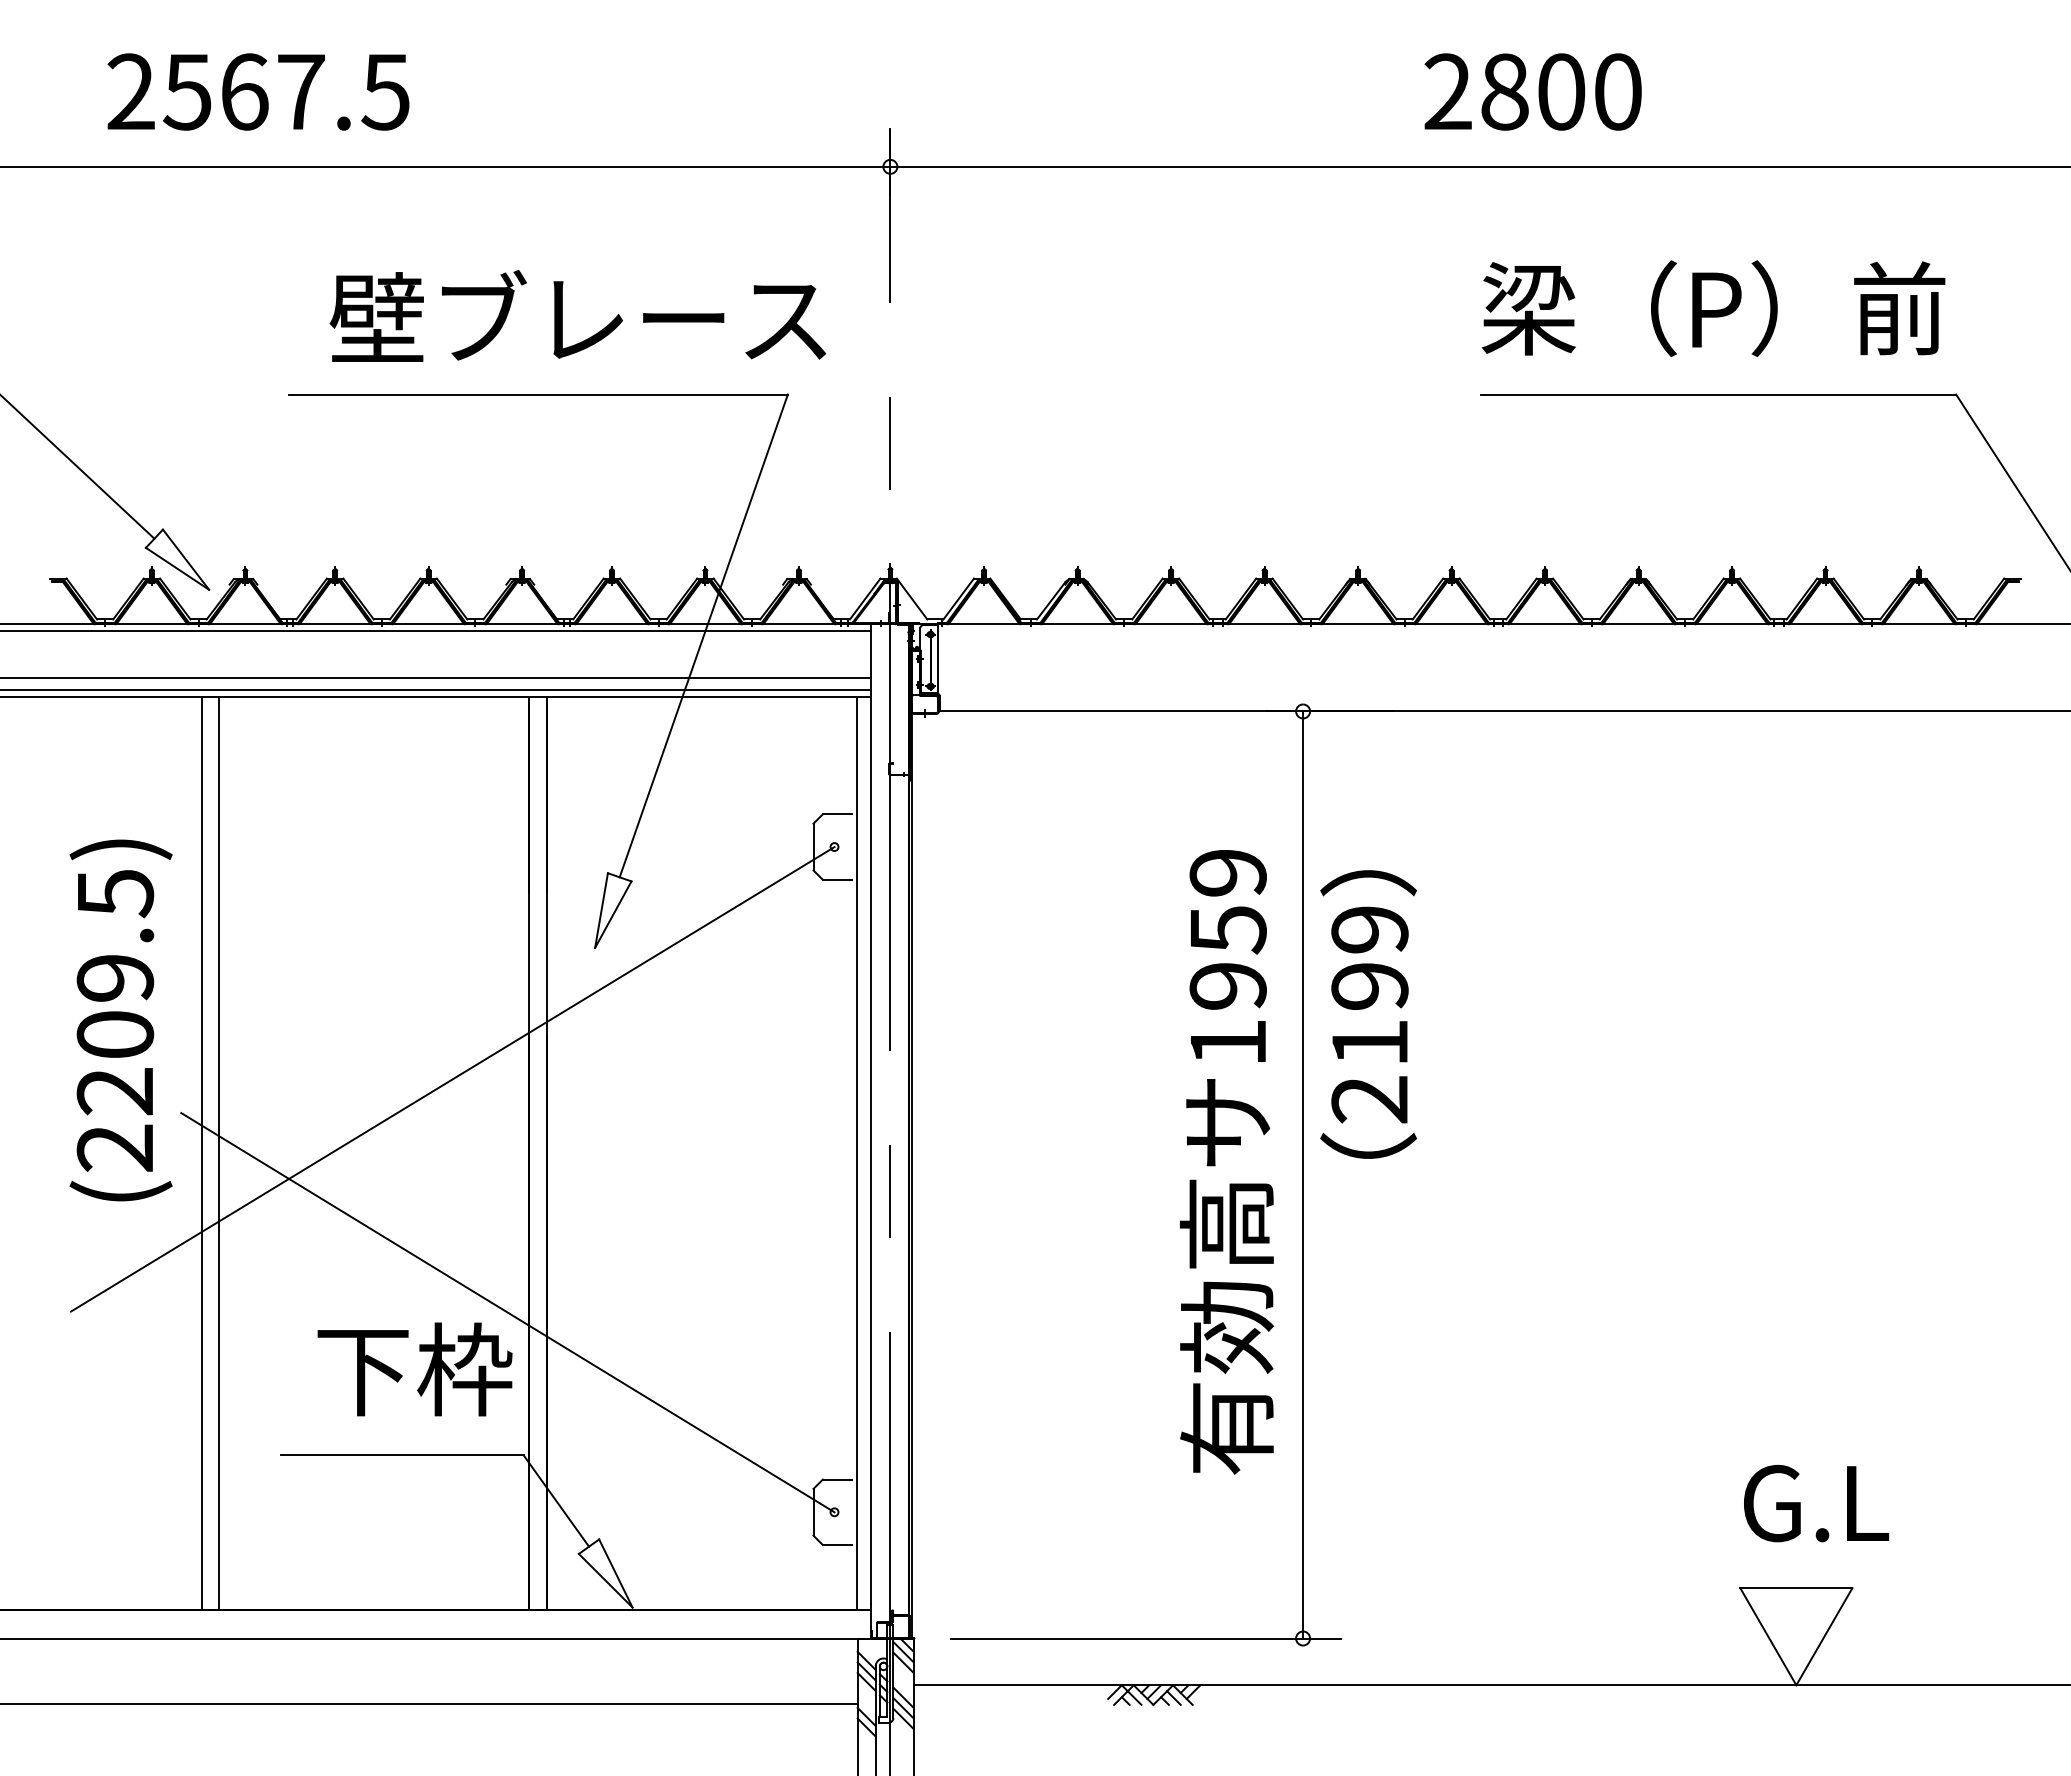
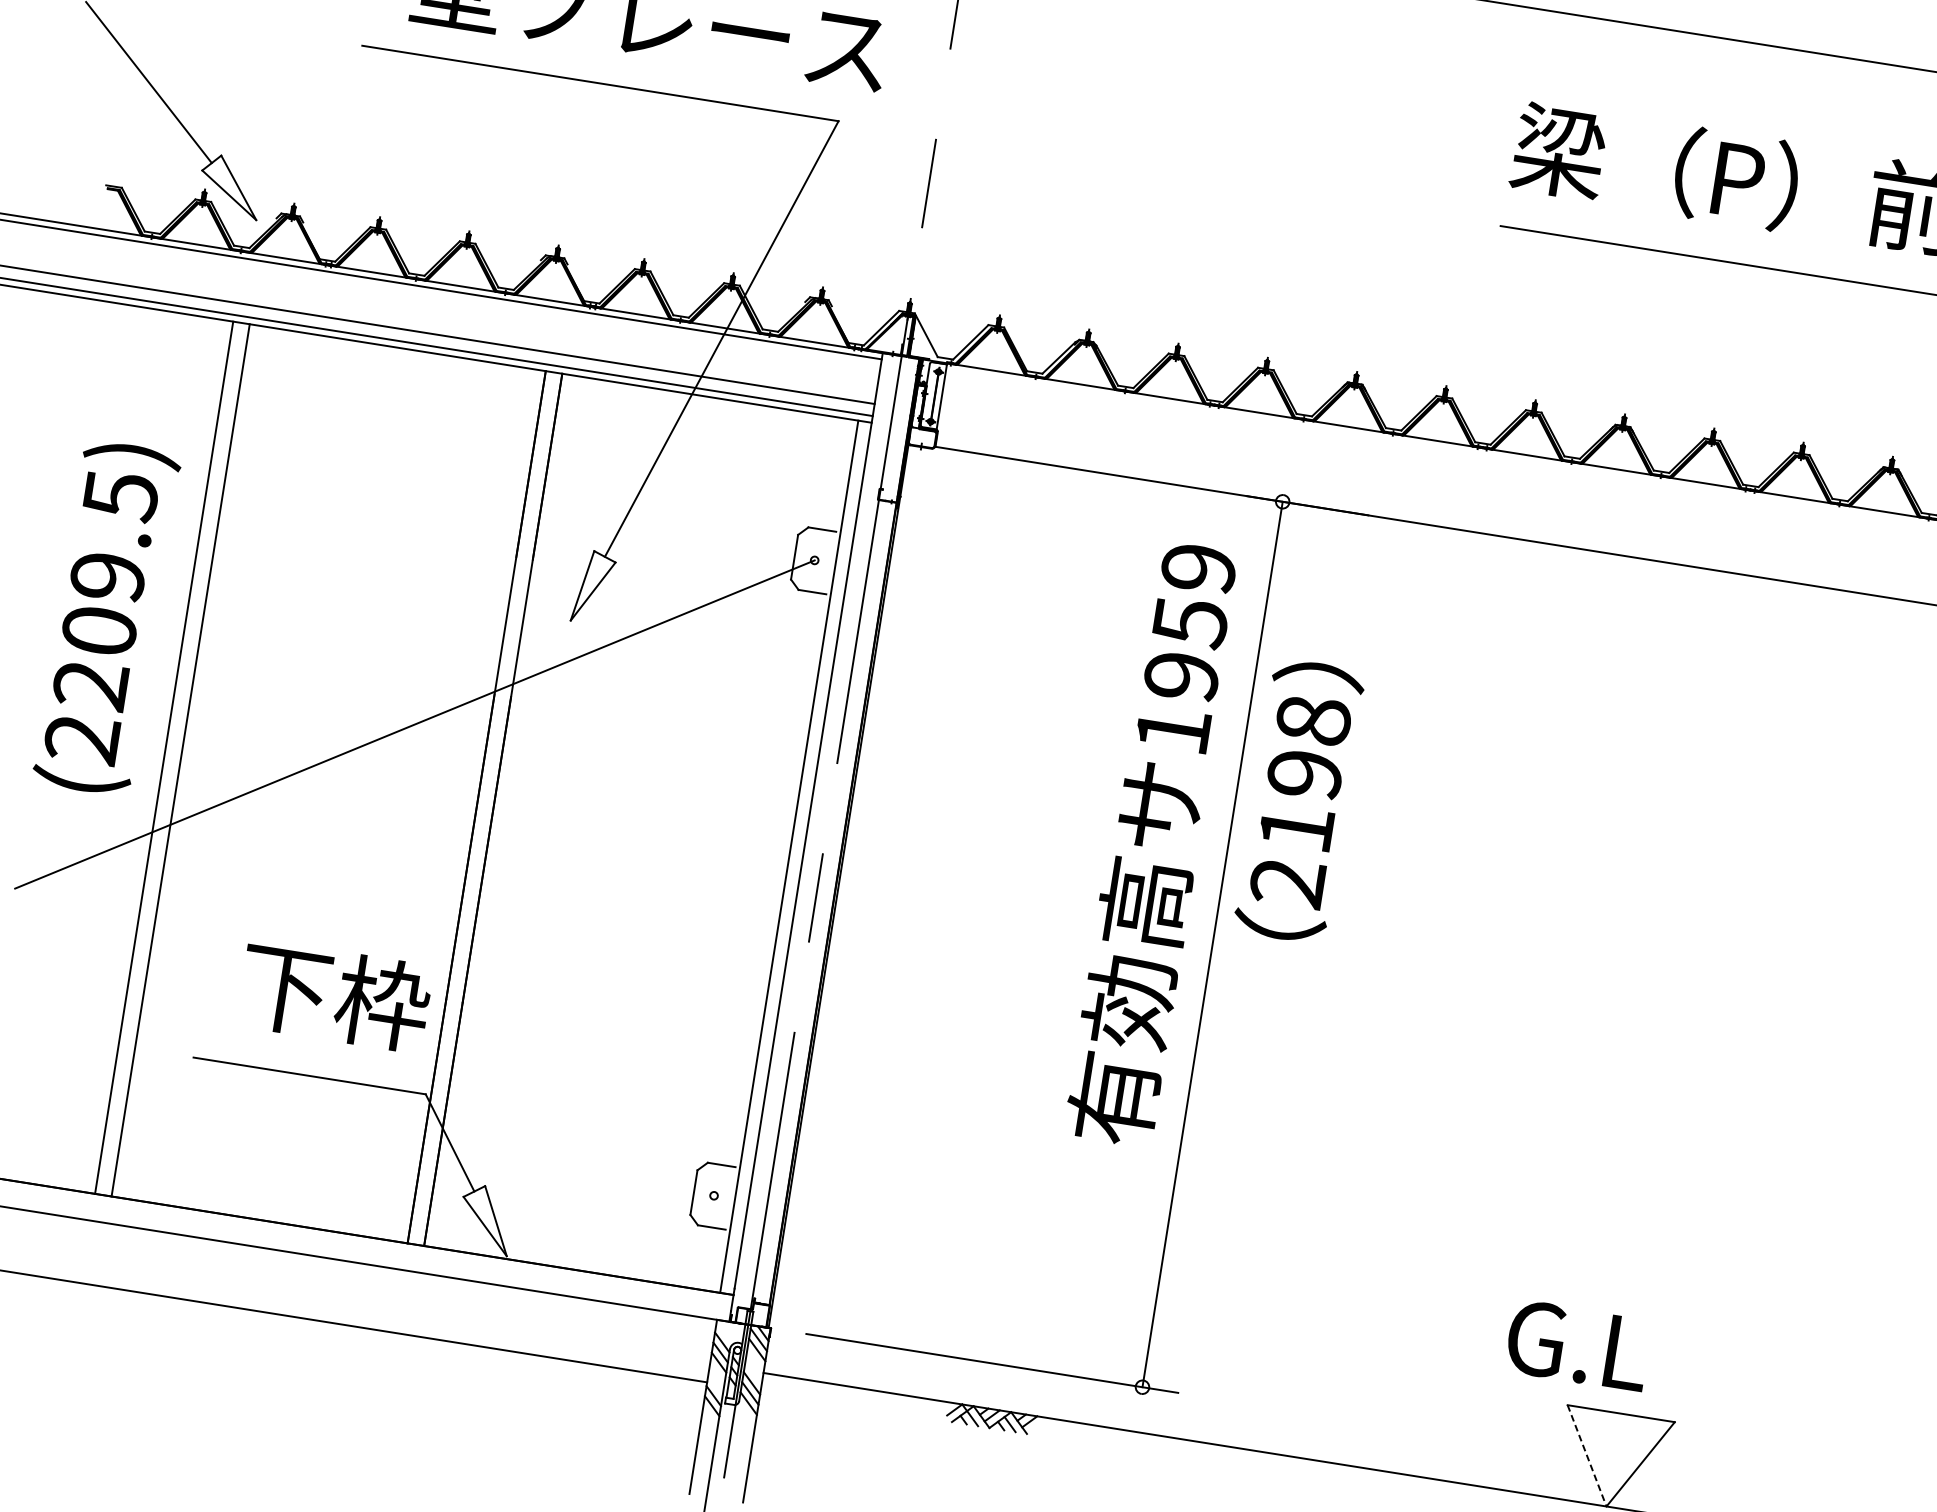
text: (1369, 929) -> (1313, 720), 2199 -> 2198
text: (1226, 1162) -> (1153, 844), moved
line: (507, 1312) -> (431, 955), removed
text: (1816, 1503) -> (1578, 1345), moved
line: (1768, 1637) -> (1587, 1456), solid -> dashed

